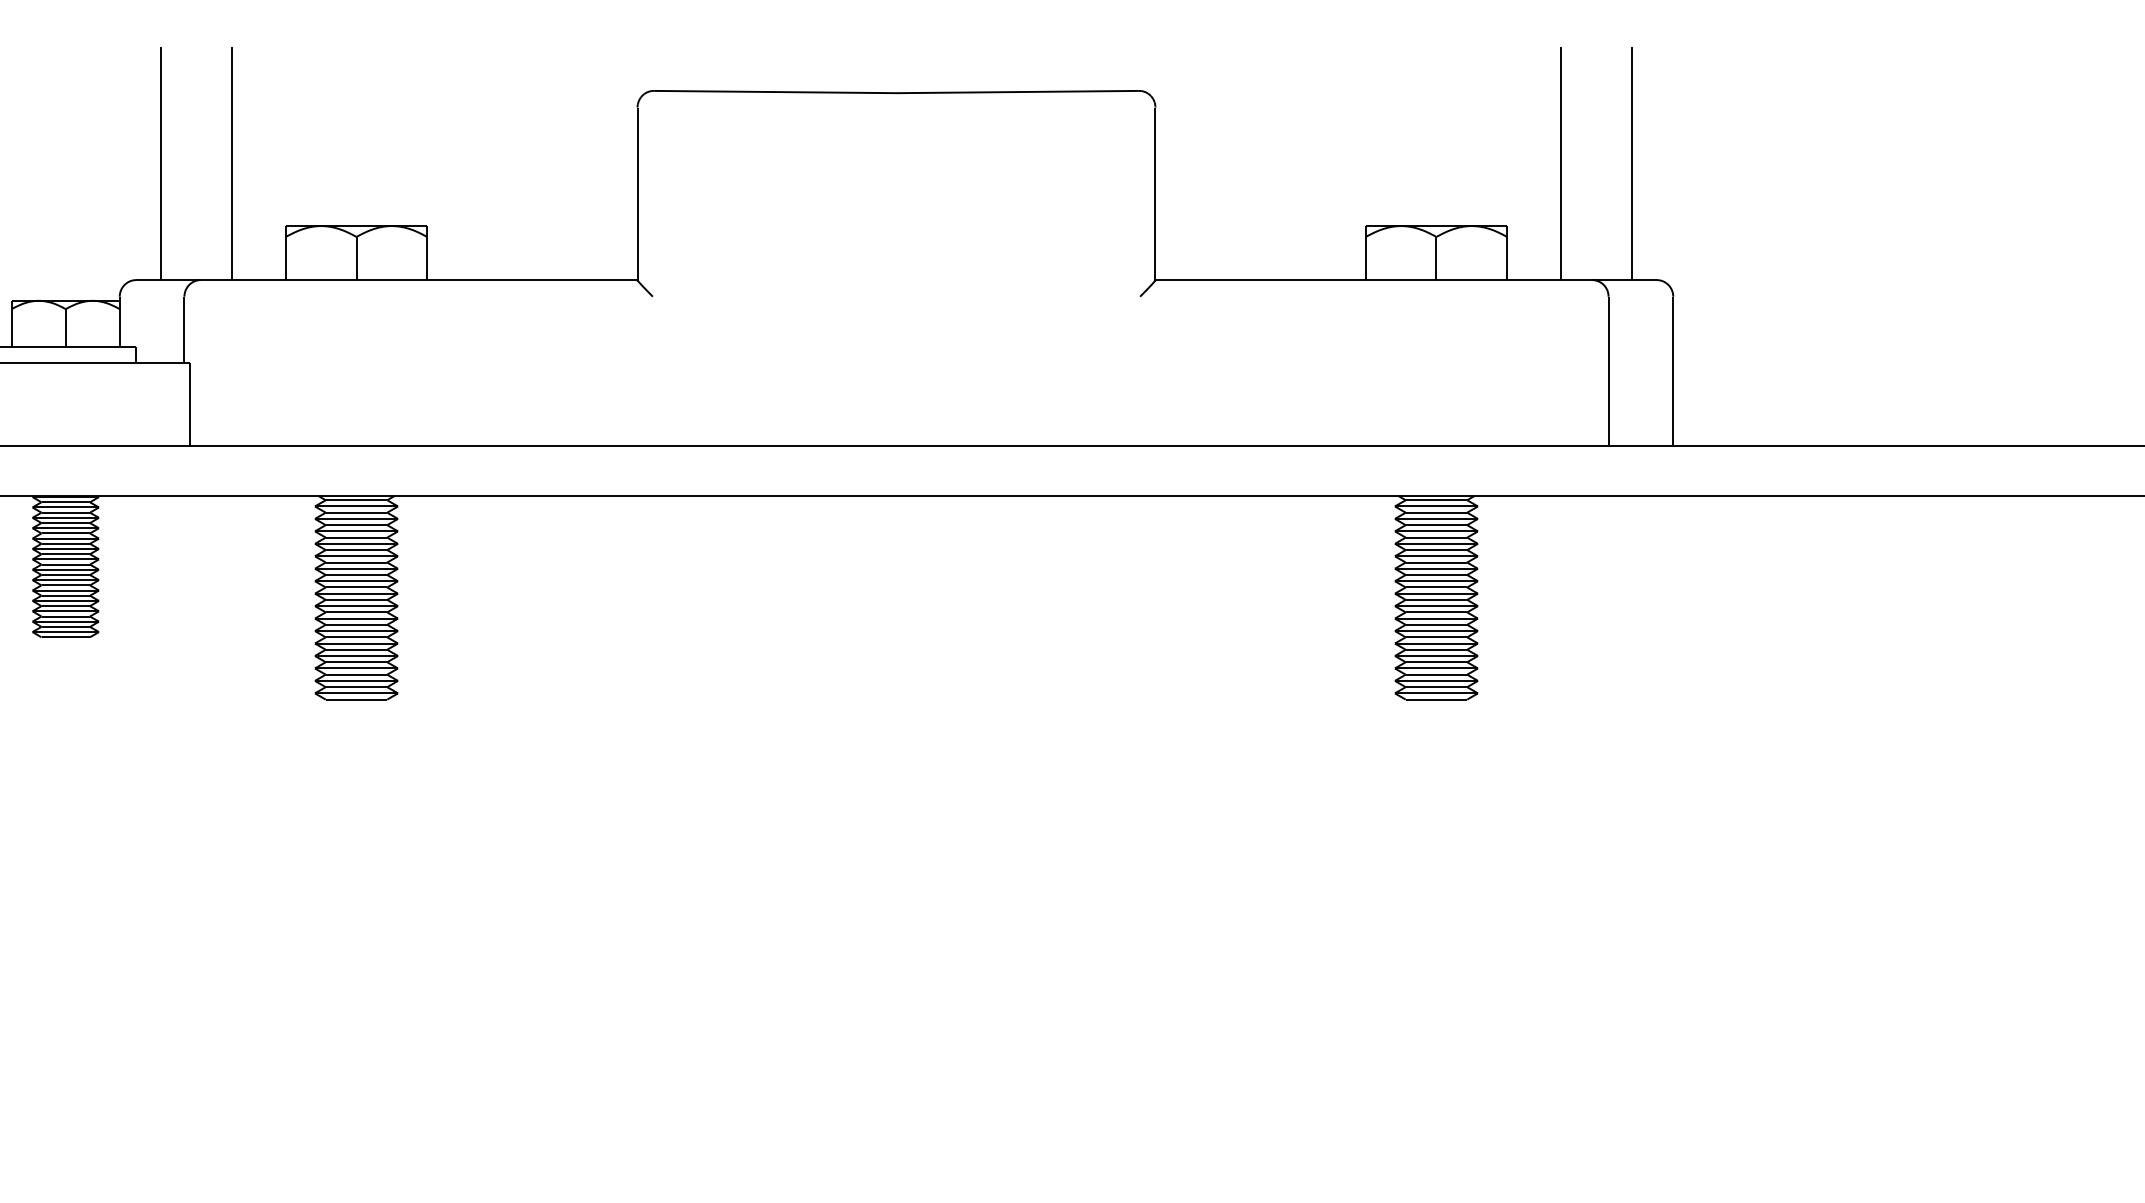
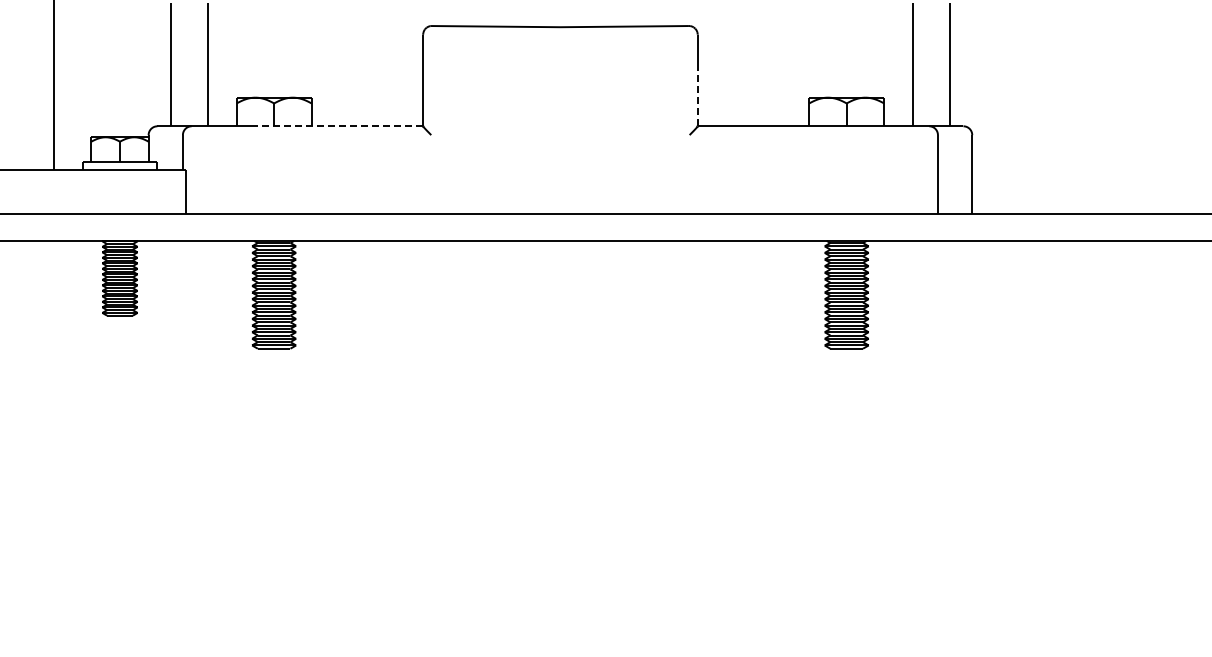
line: (1155, 223) -> (697, 96), solid -> dashed
line: (477, 280) -> (338, 126), solid -> dashed

